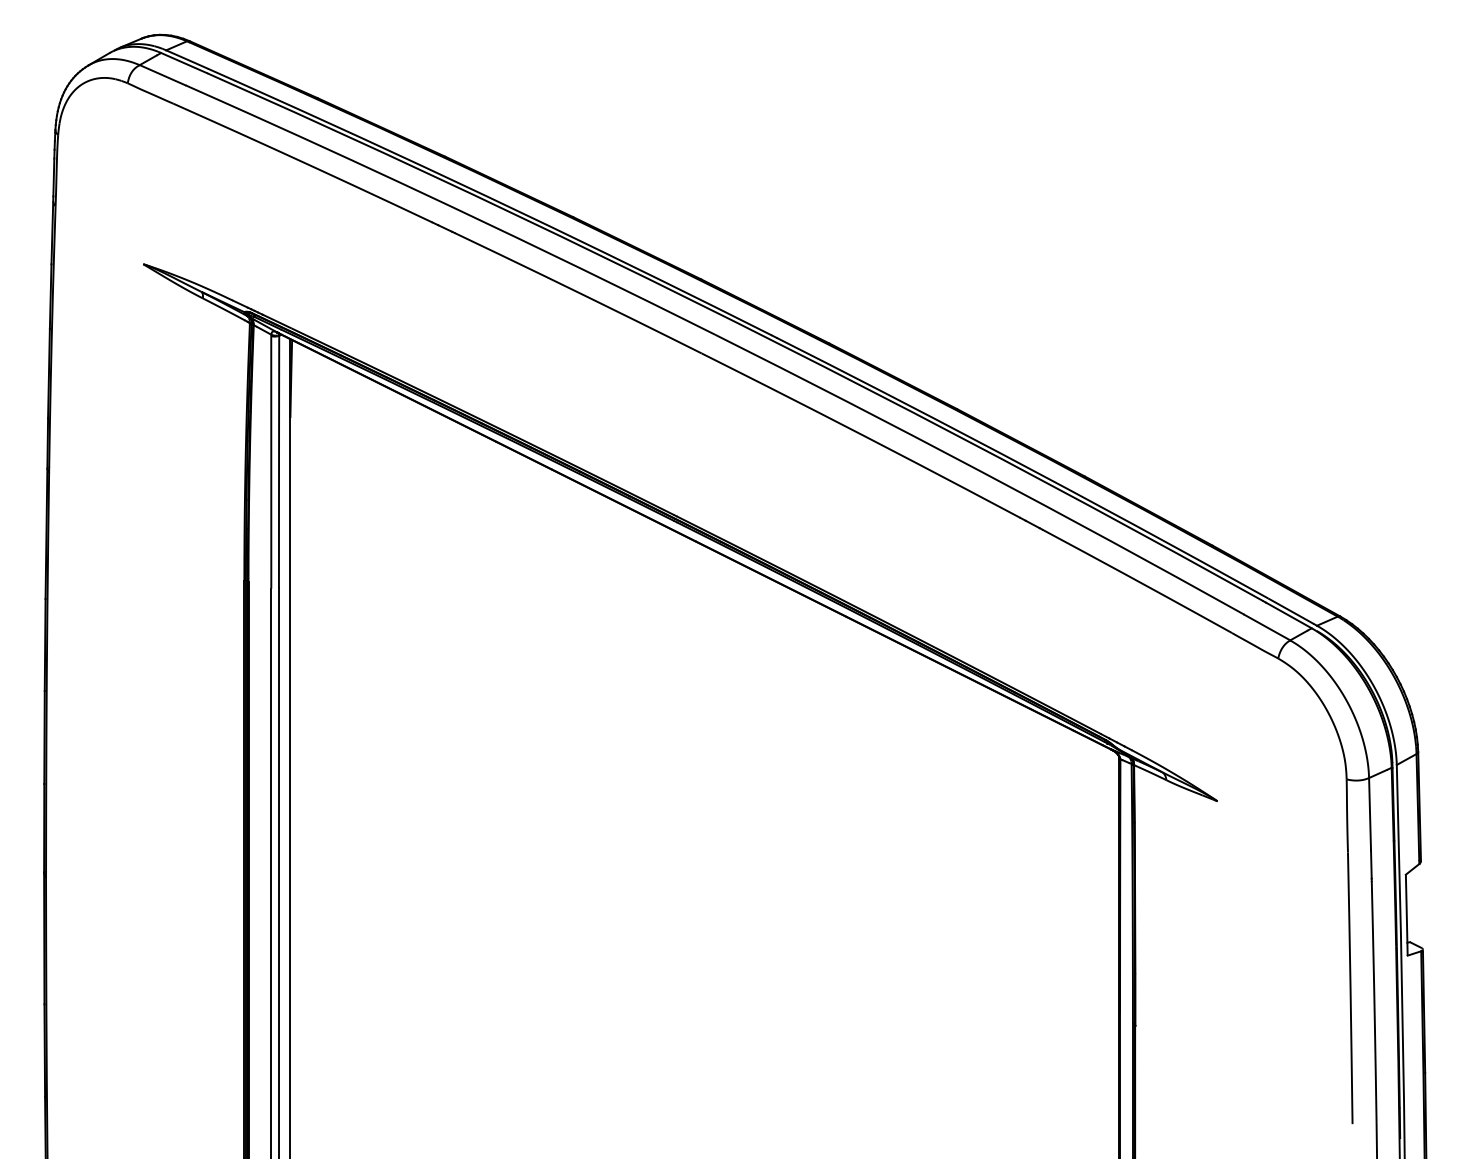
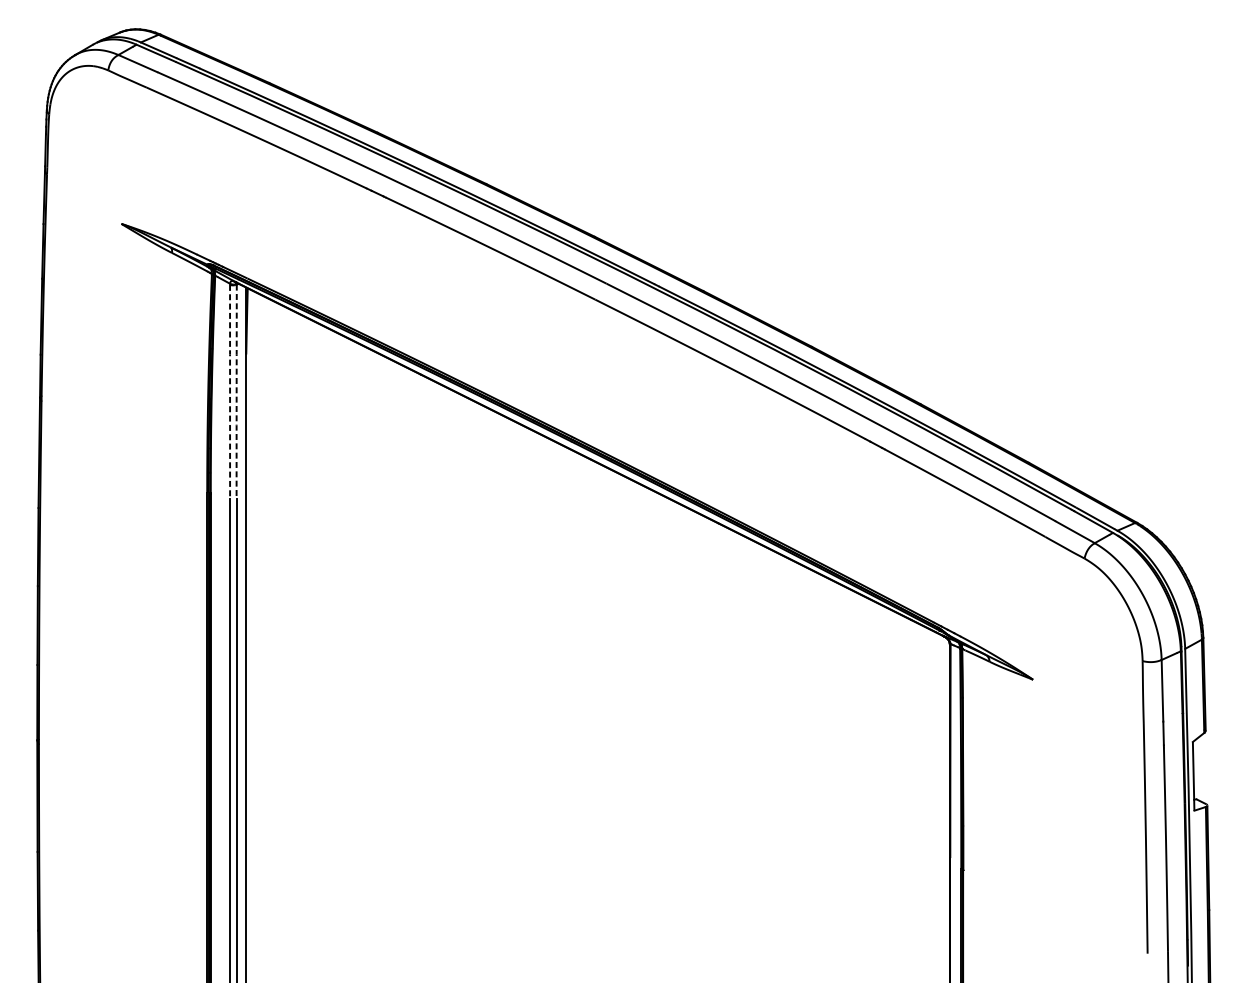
line: (271, 462) -> (230, 392), solid -> dashed
line: (279, 462) -> (237, 392), solid -> dashed

